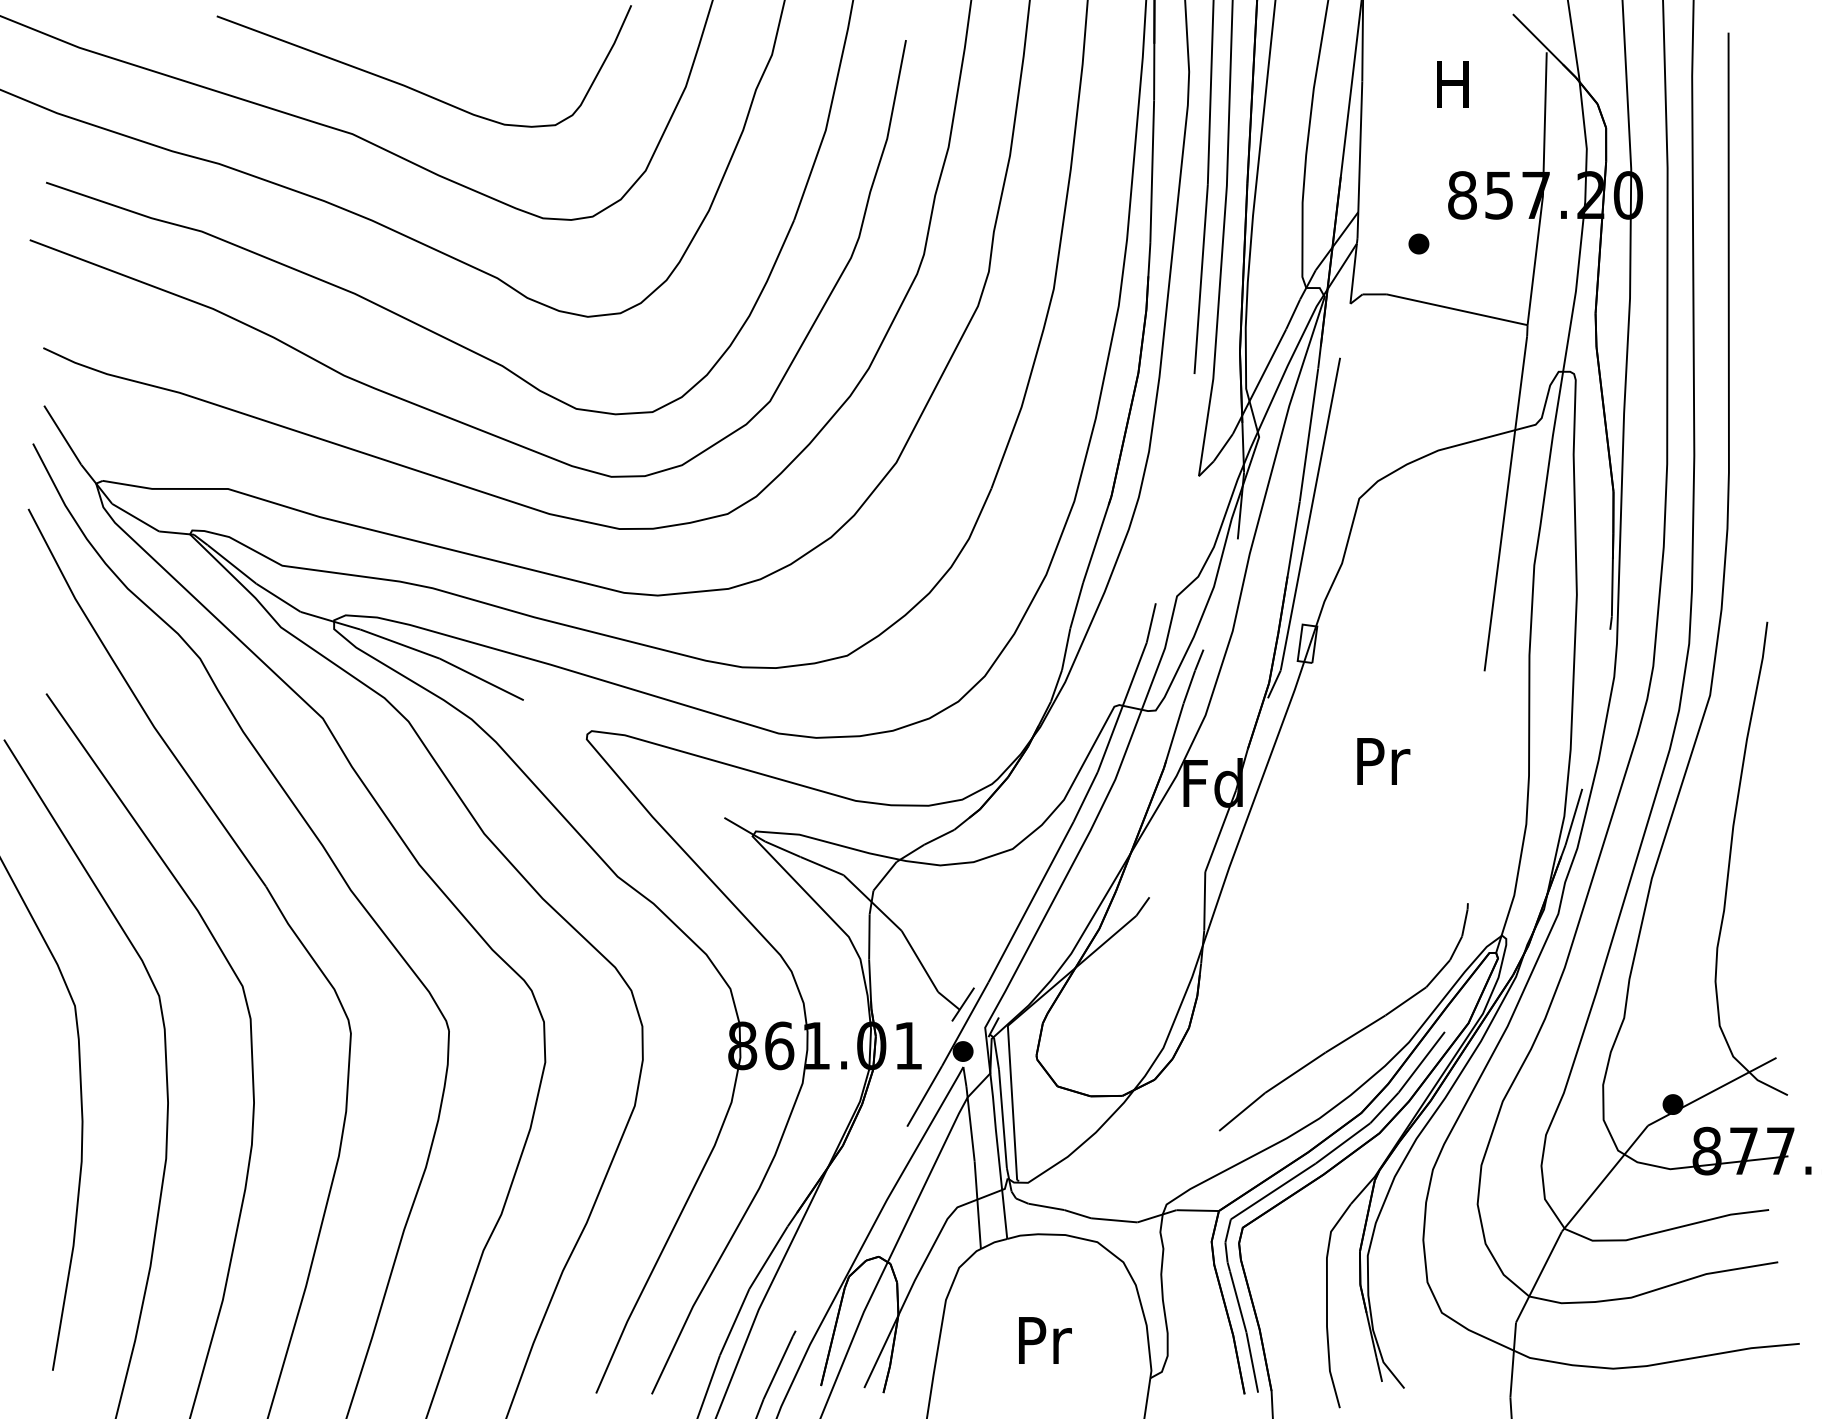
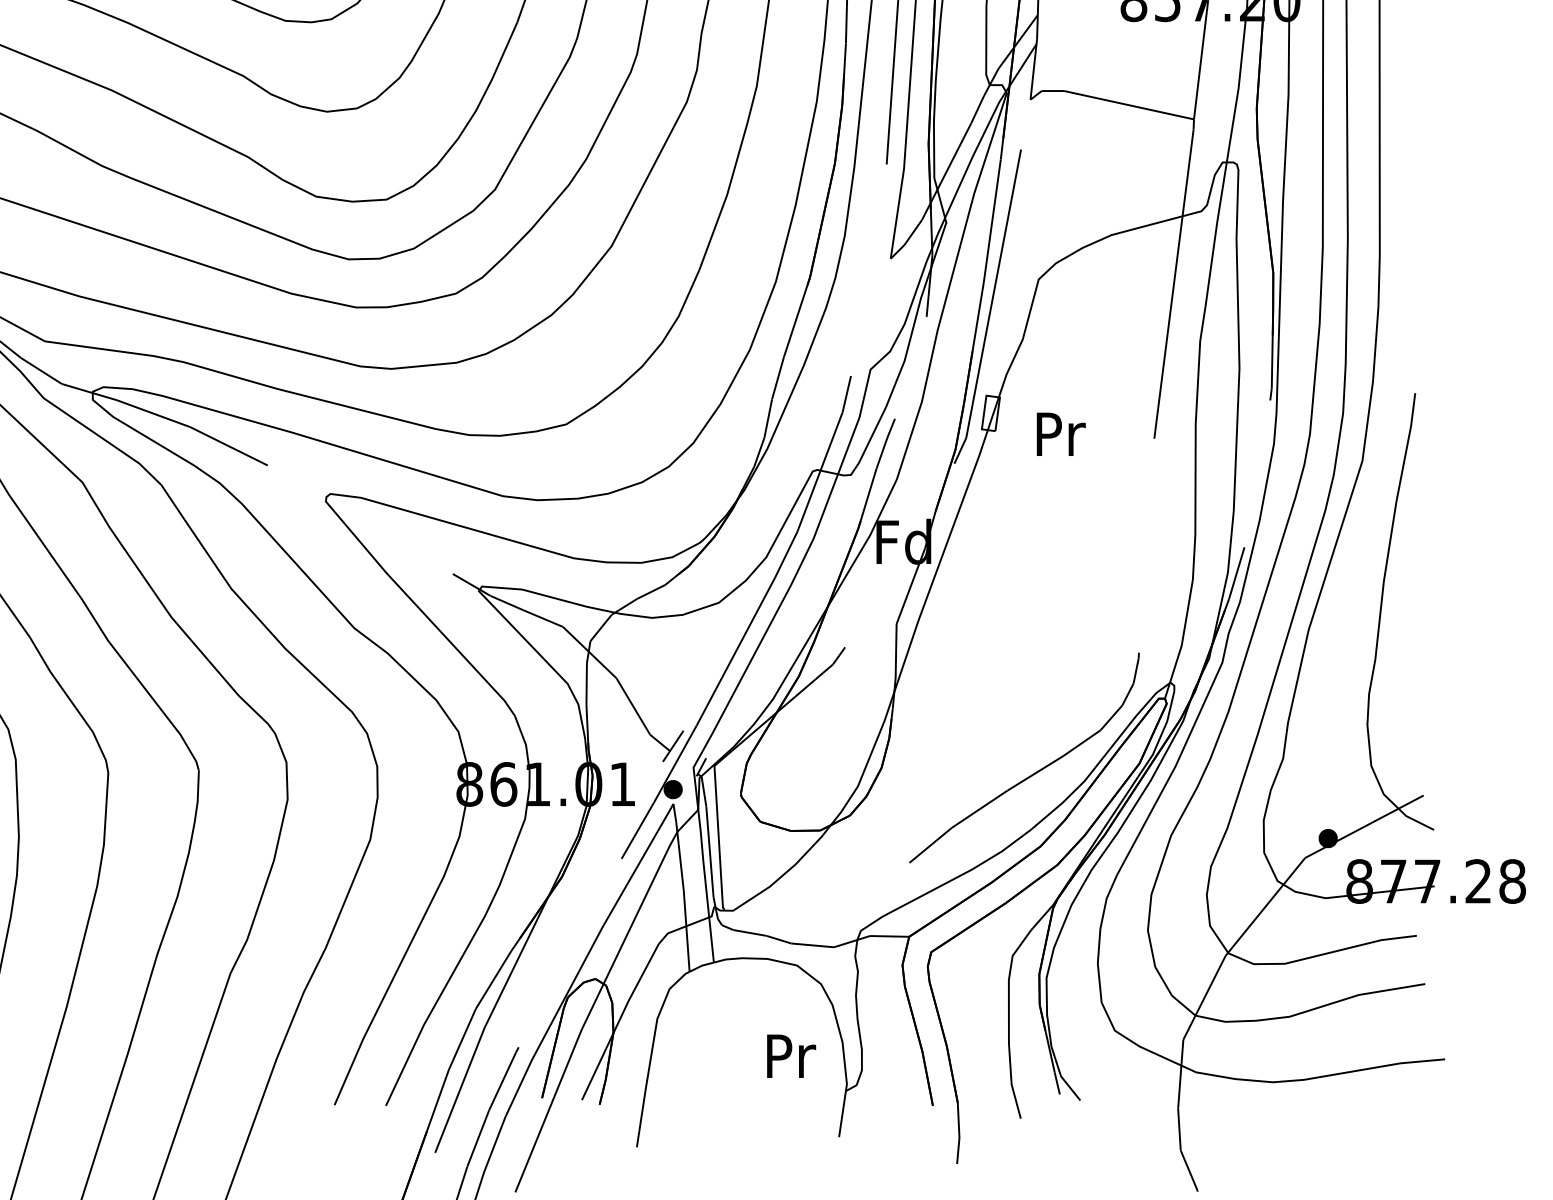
part: (1418, 243) -> (1093, 44), removed
text: (1383, 761) -> (1061, 434), moved
curve: (1307, 1170) -> (990, 899), removed
text: (1045, 1340) -> (791, 1056), moved

